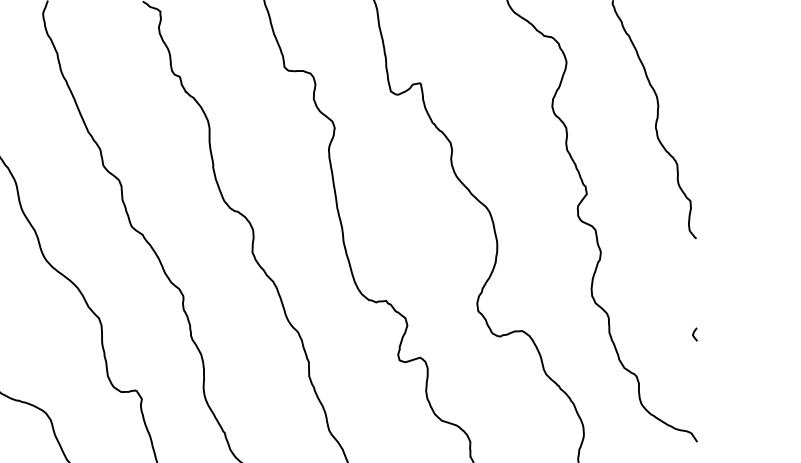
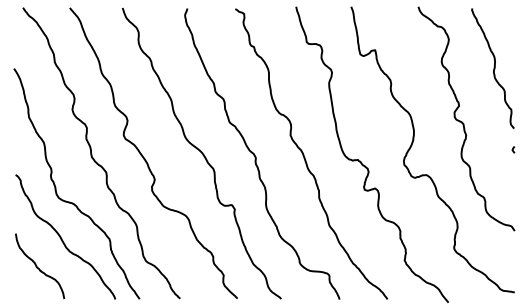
line: (694, 333) -> (513, 149), moved

